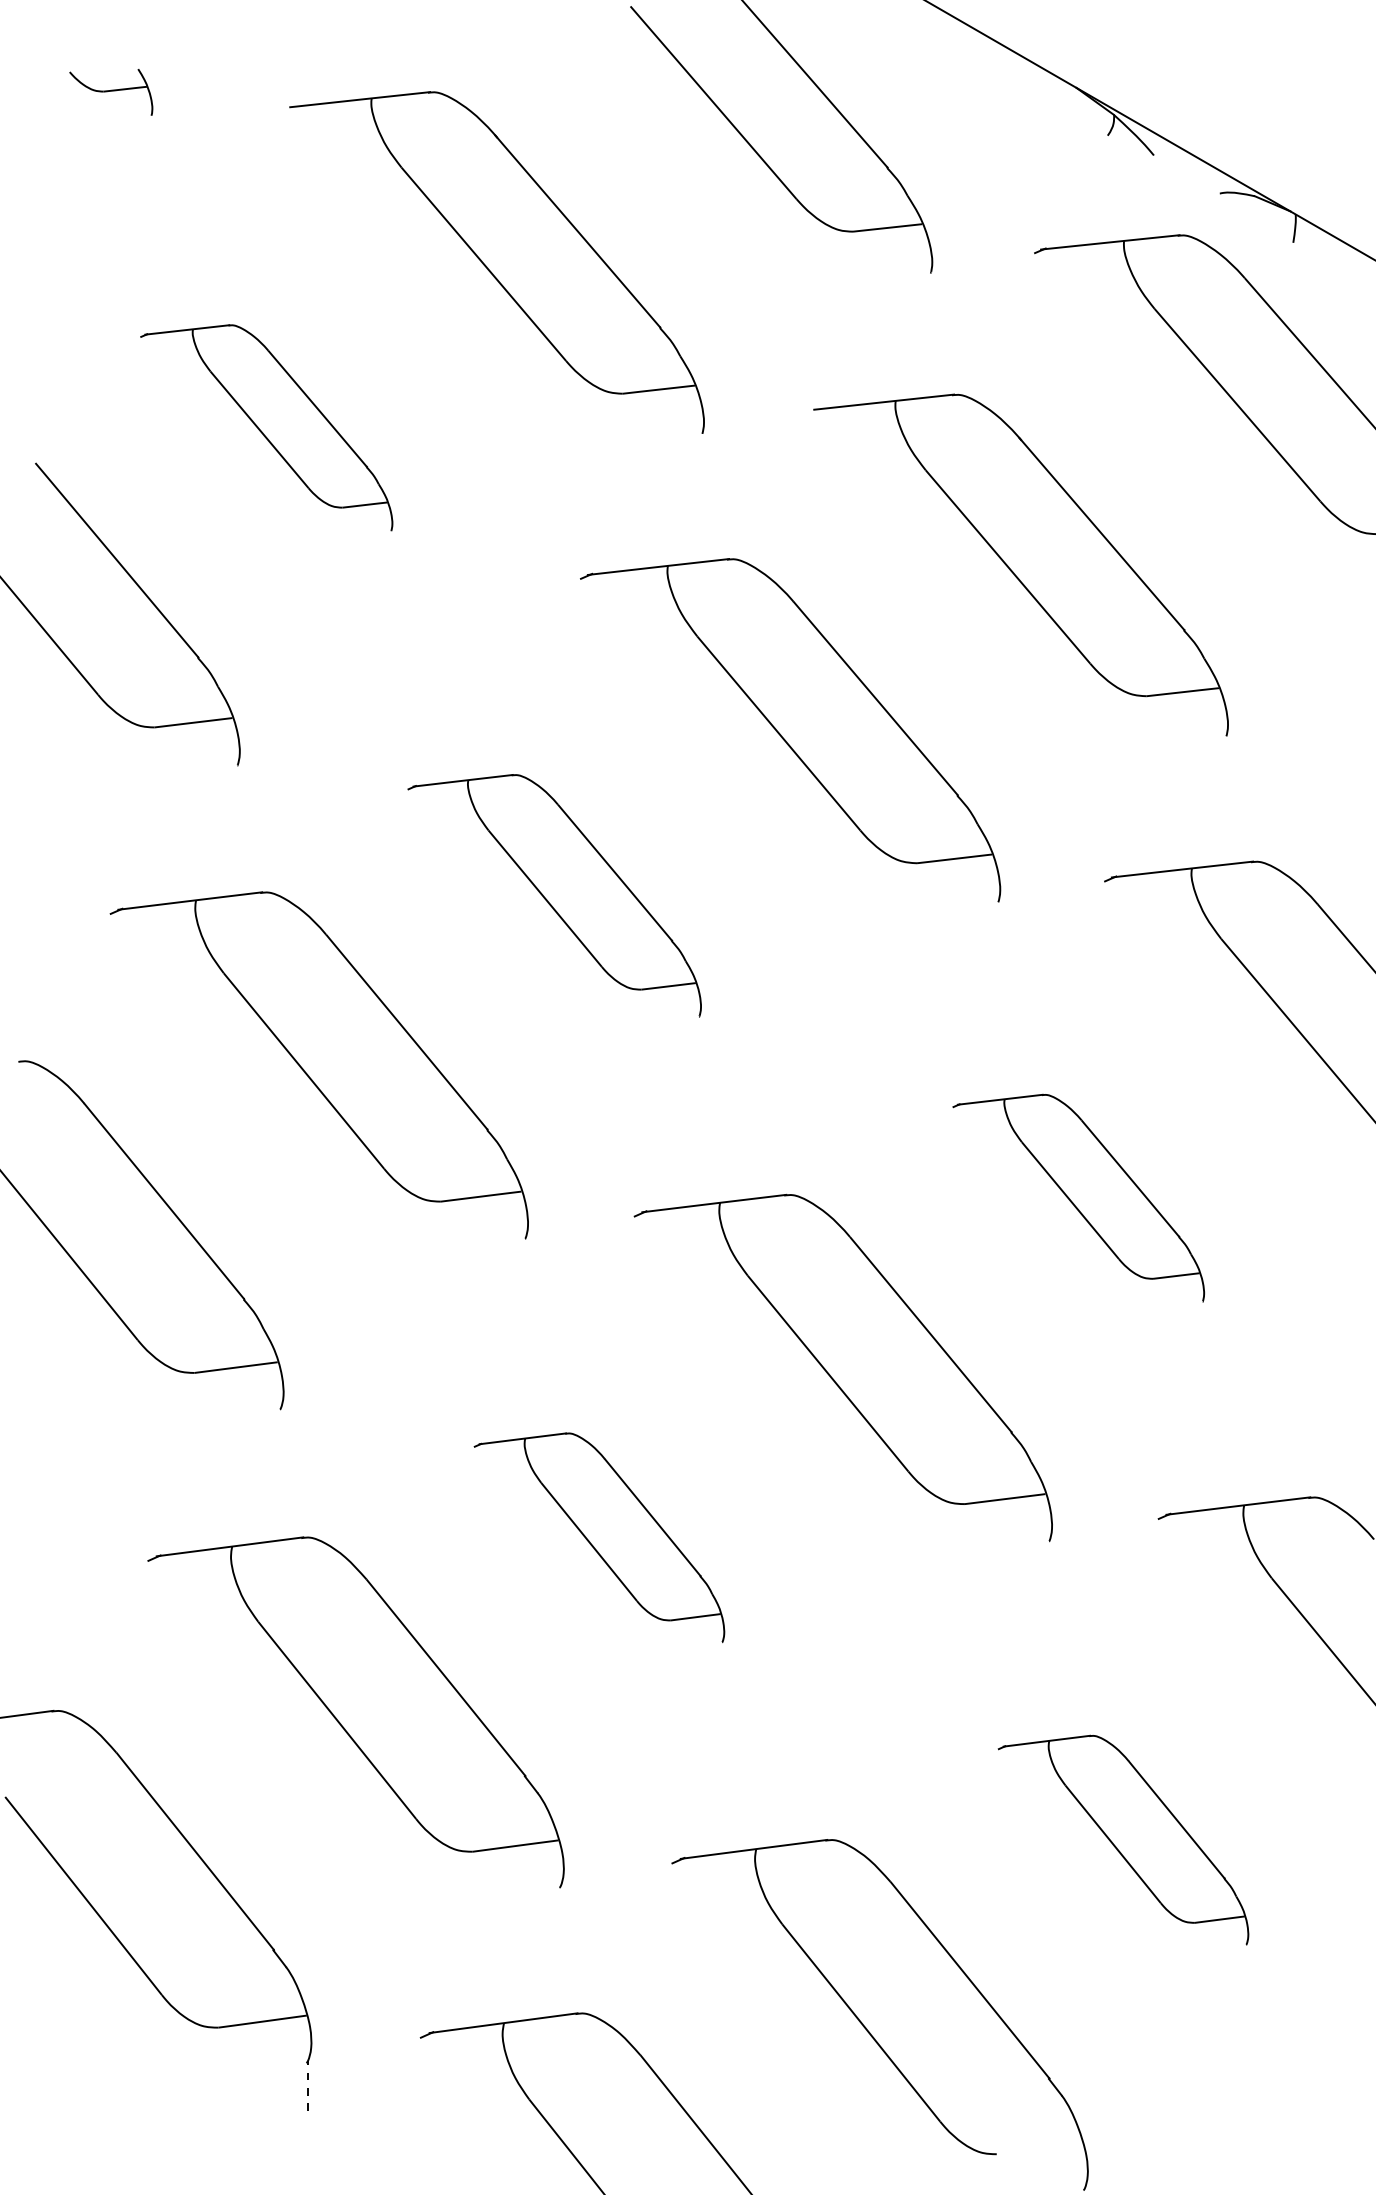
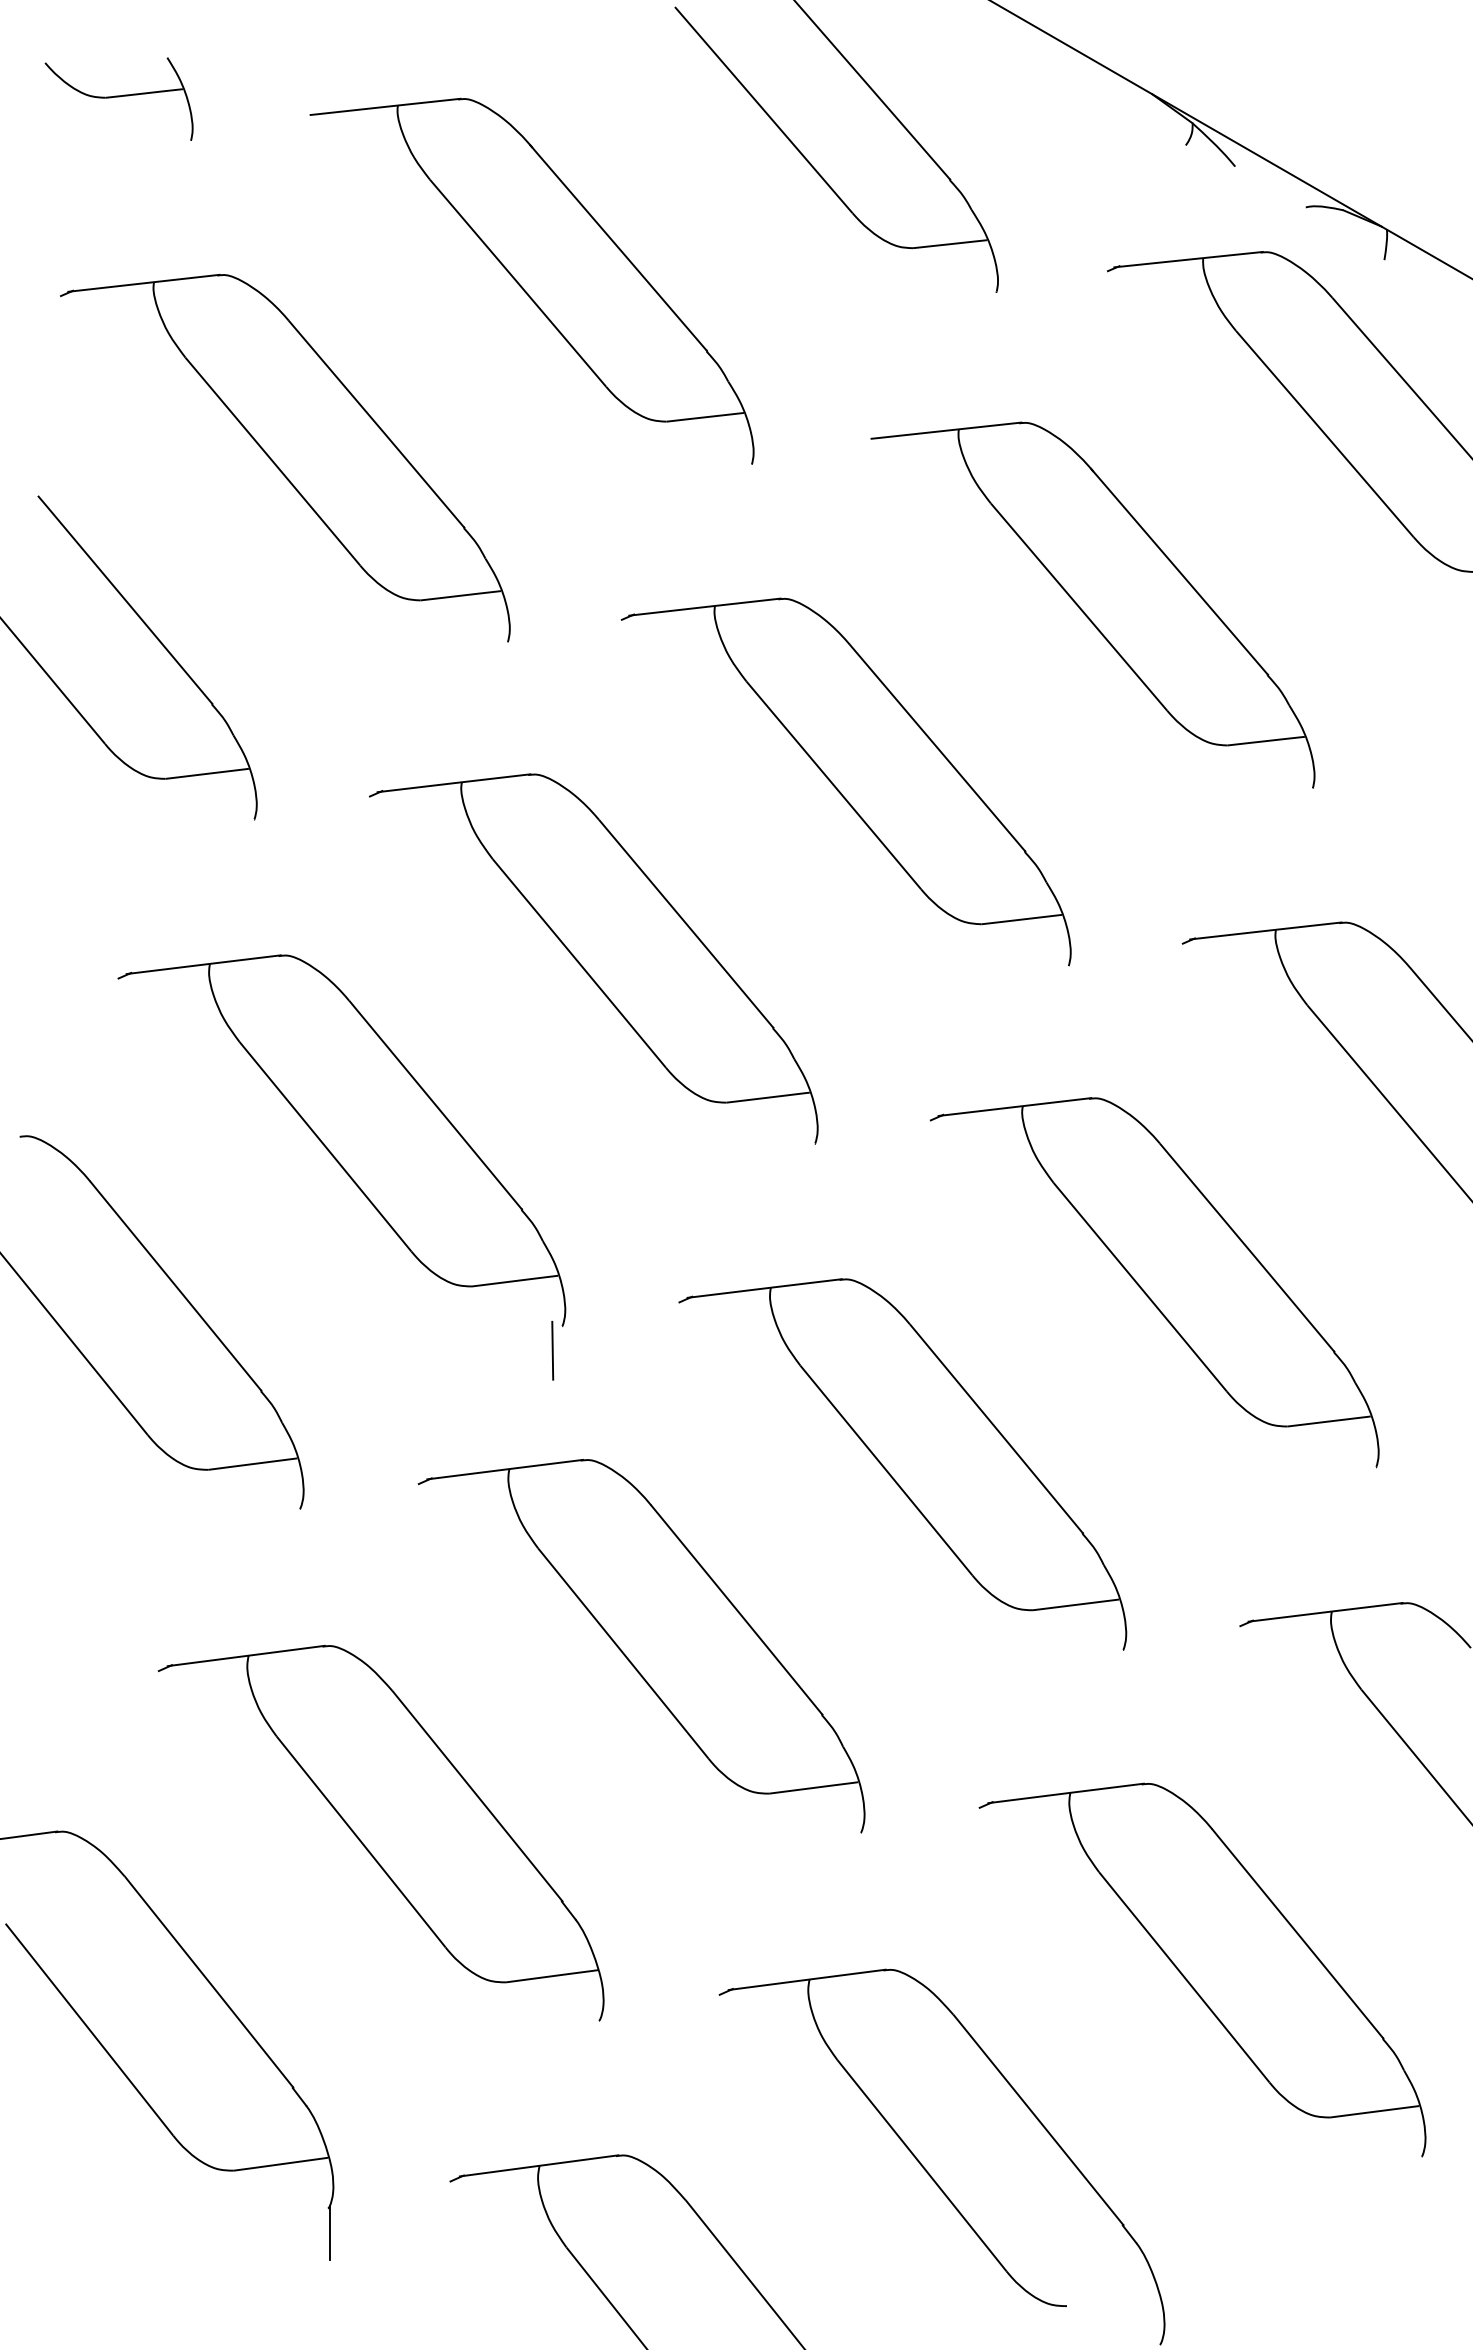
part: (110, 91) -> (118, 98), size x1.67
part: (266, 428) -> (285, 458), size x1.67
part: (554, 895) -> (593, 958), size x1.43
part: (1078, 1197) -> (1154, 1282), size x1.67
line: (516, 1261) -> (552, 1350), added
part: (599, 1537) -> (641, 1646), size x1.67
part: (1123, 1839) -> (1202, 1969), size x1.67
line: (307, 2086) -> (329, 2233), dashed -> solid

